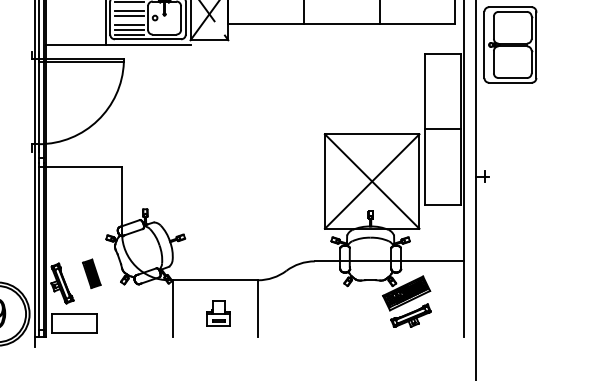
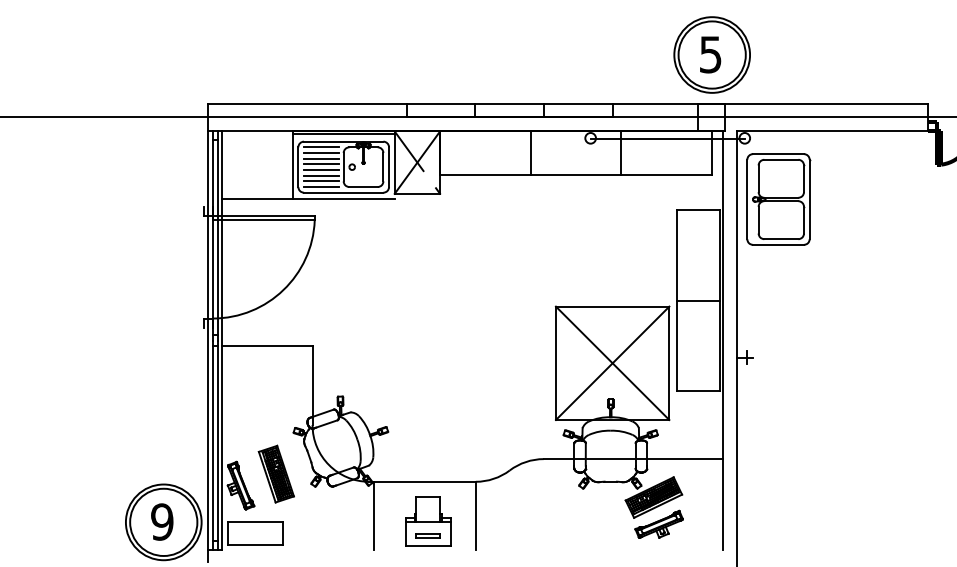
line: (129, 6) -> (321, 153), added
line: (129, 20) -> (321, 170), added
part: (91, 273) -> (275, 473), size x1.67
part: (218, 313) -> (428, 521), size x1.67

